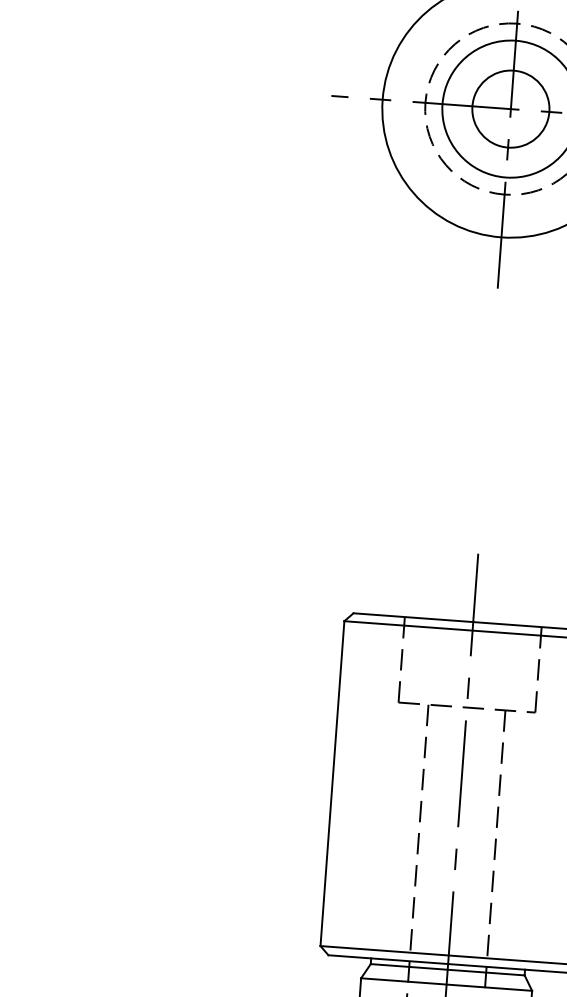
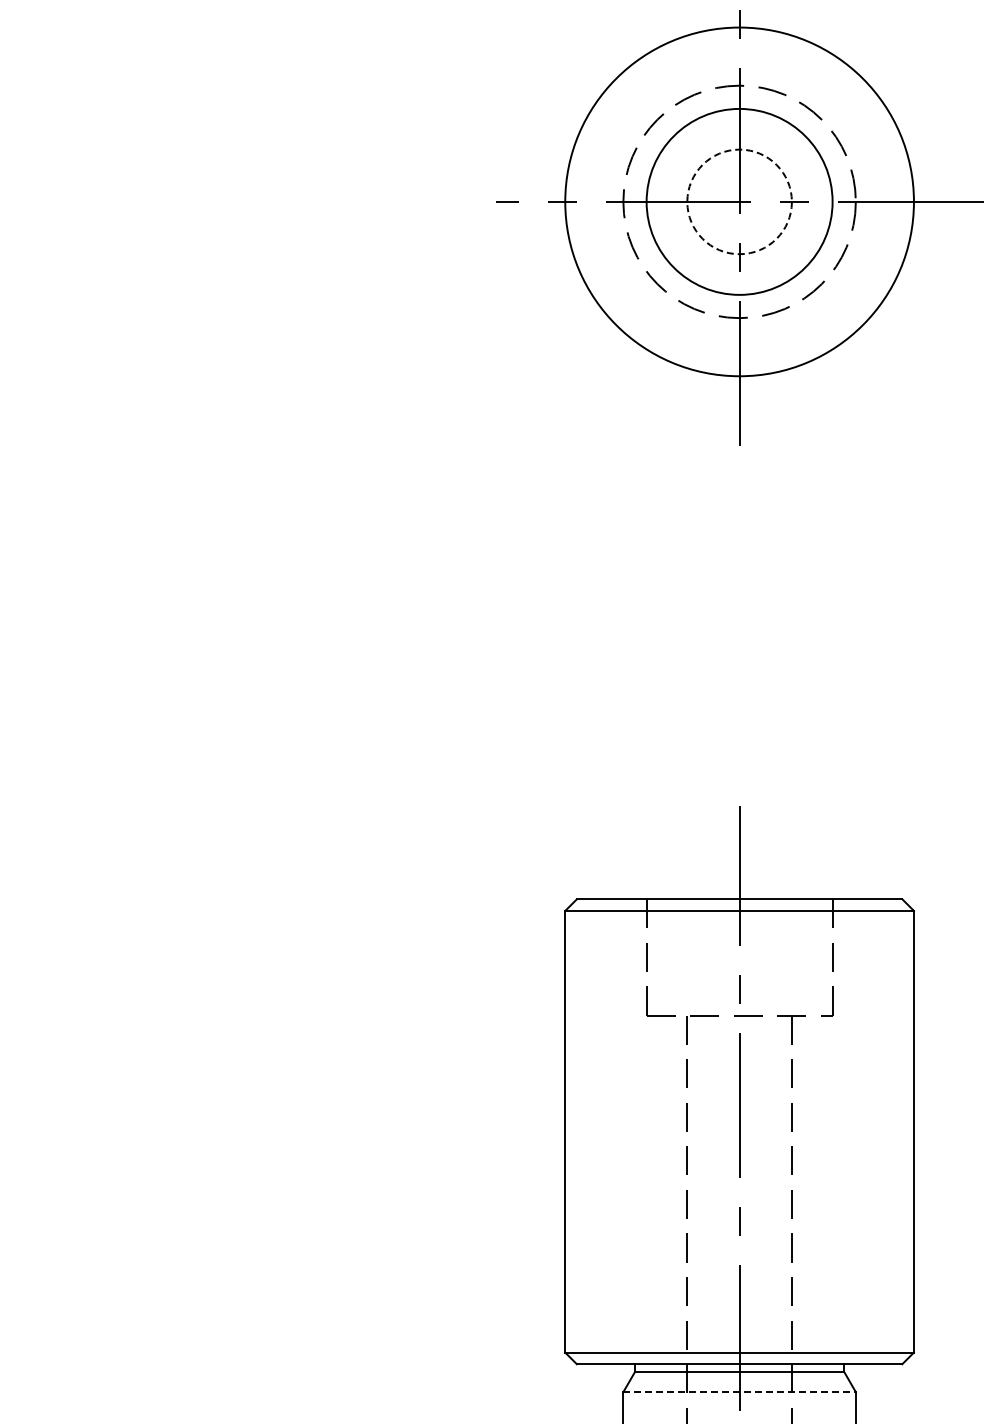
circle: (510, 108) -> (739, 201), solid -> dashed
line: (447, 984) -> (740, 1392), solid -> dashed

